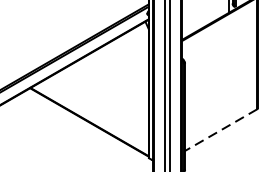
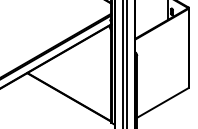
line: (220, 129) -> (162, 102), dashed -> solid

